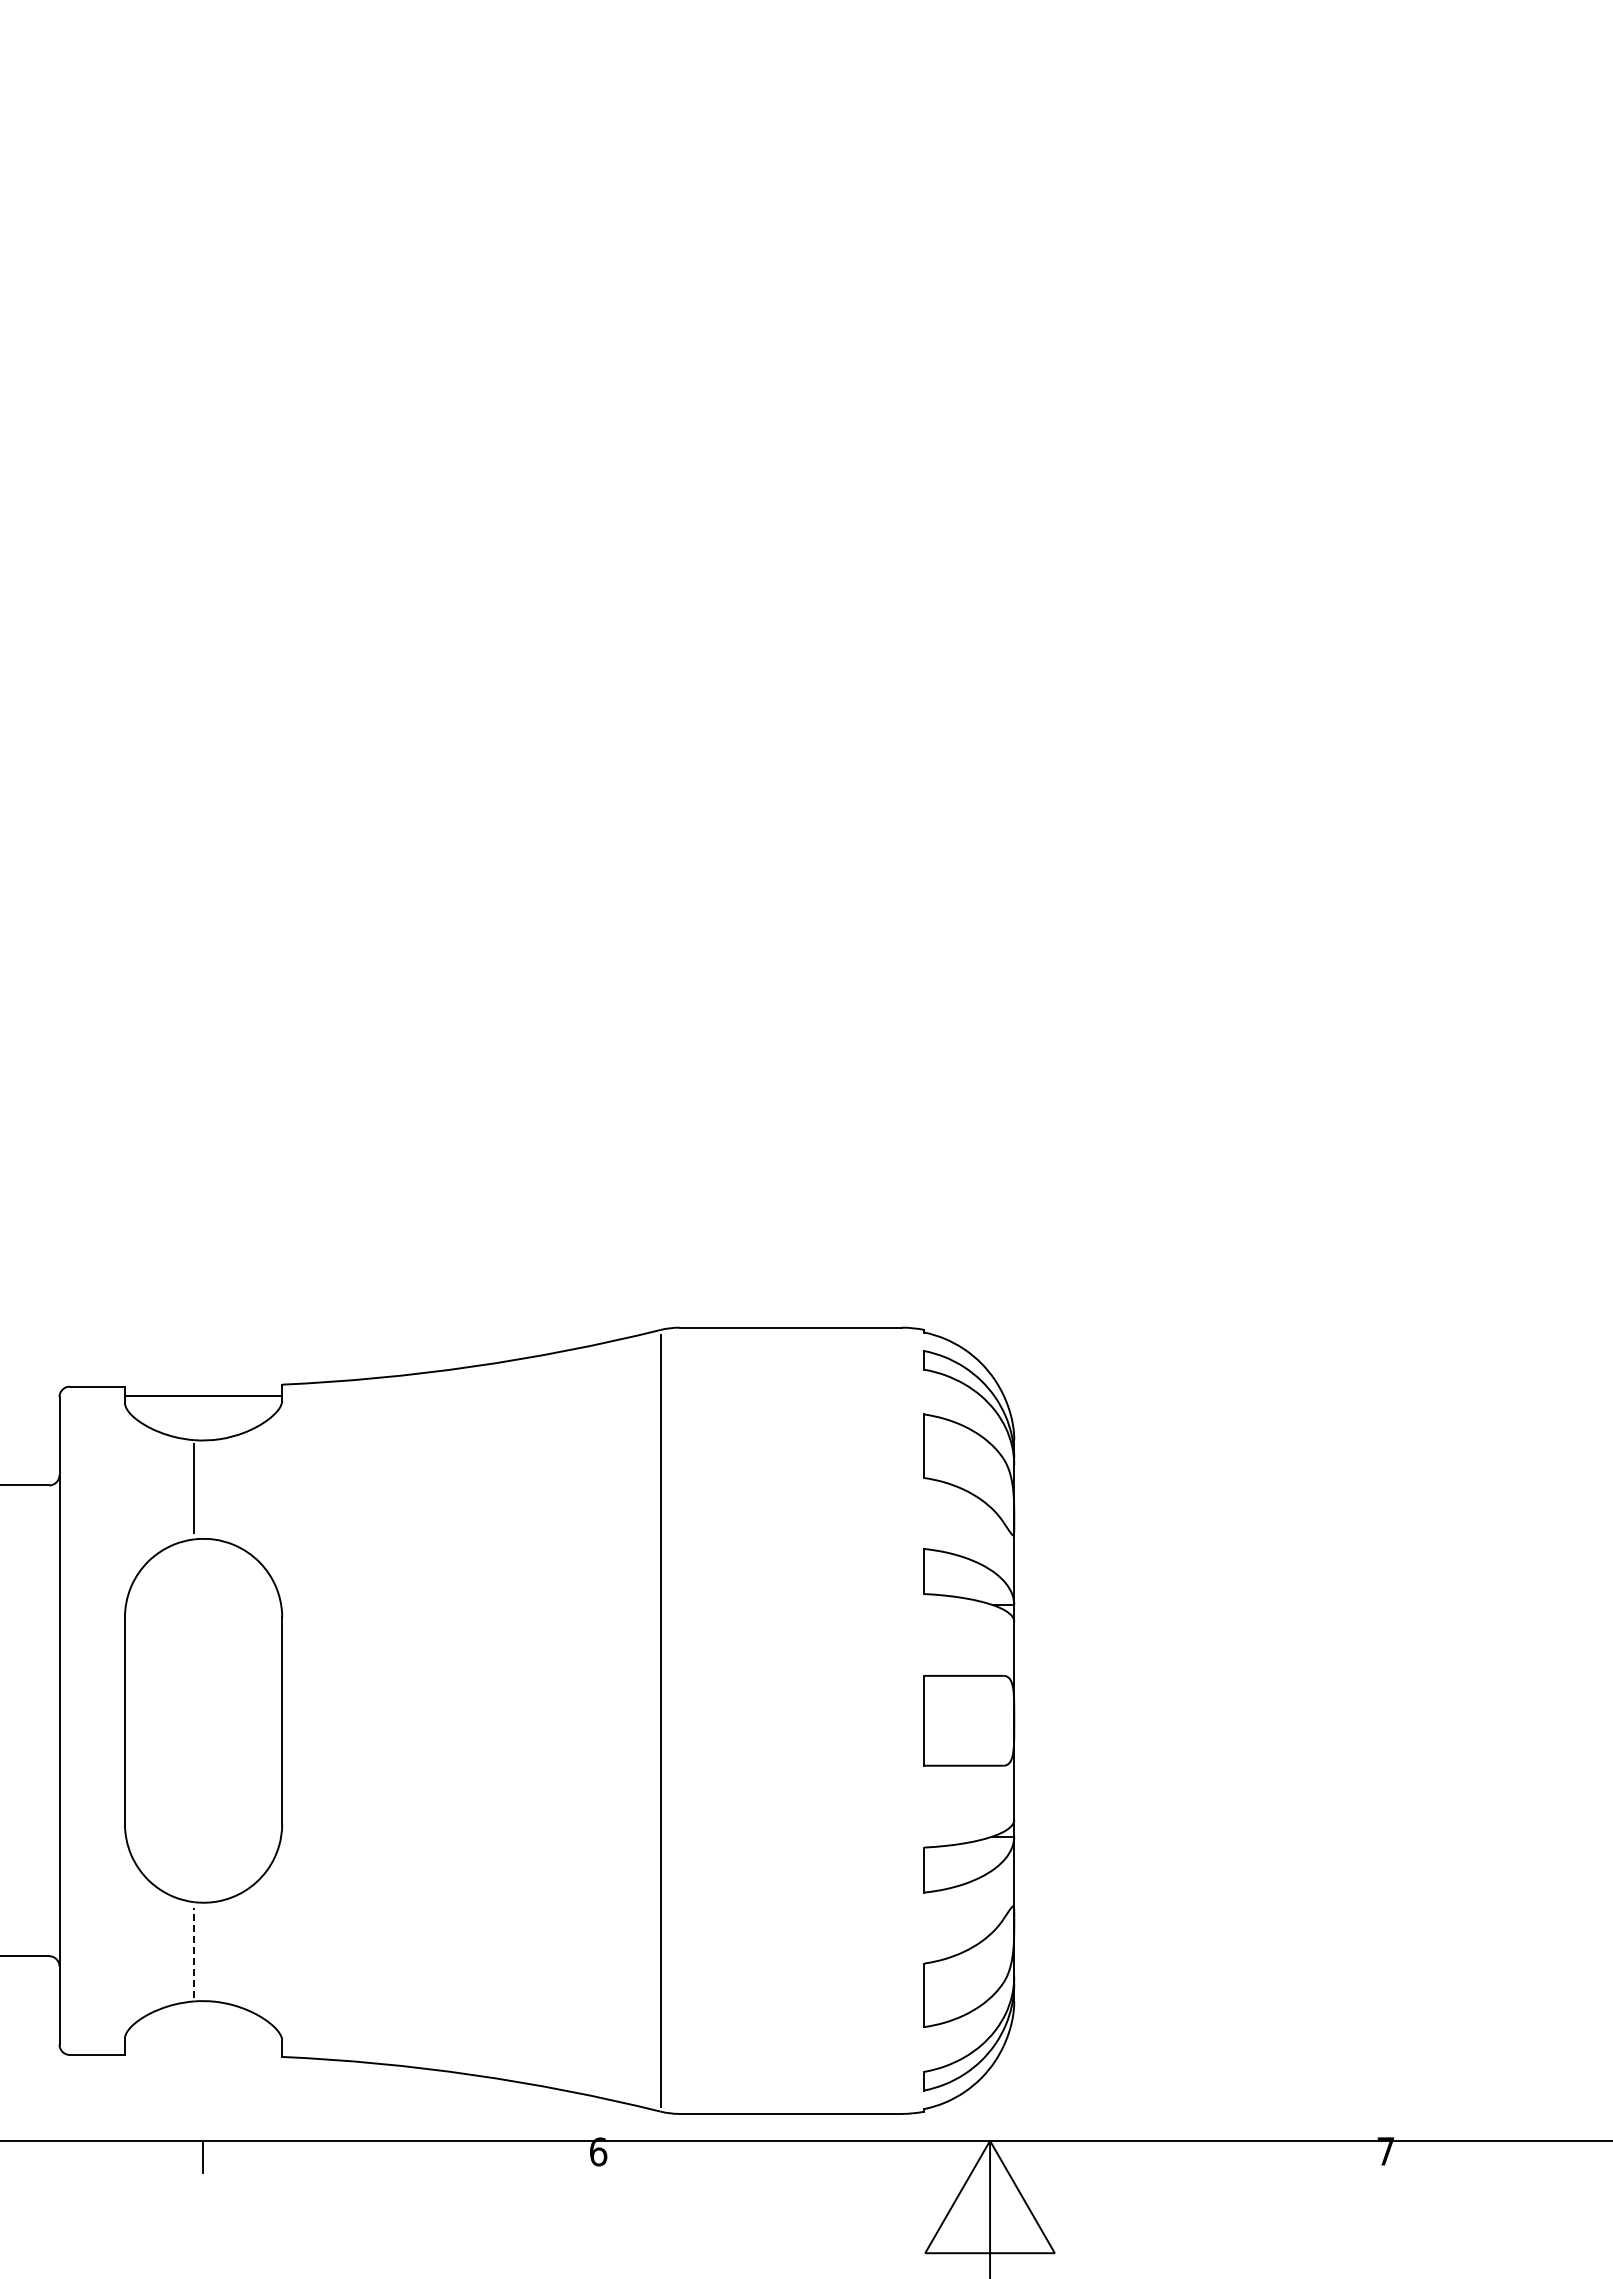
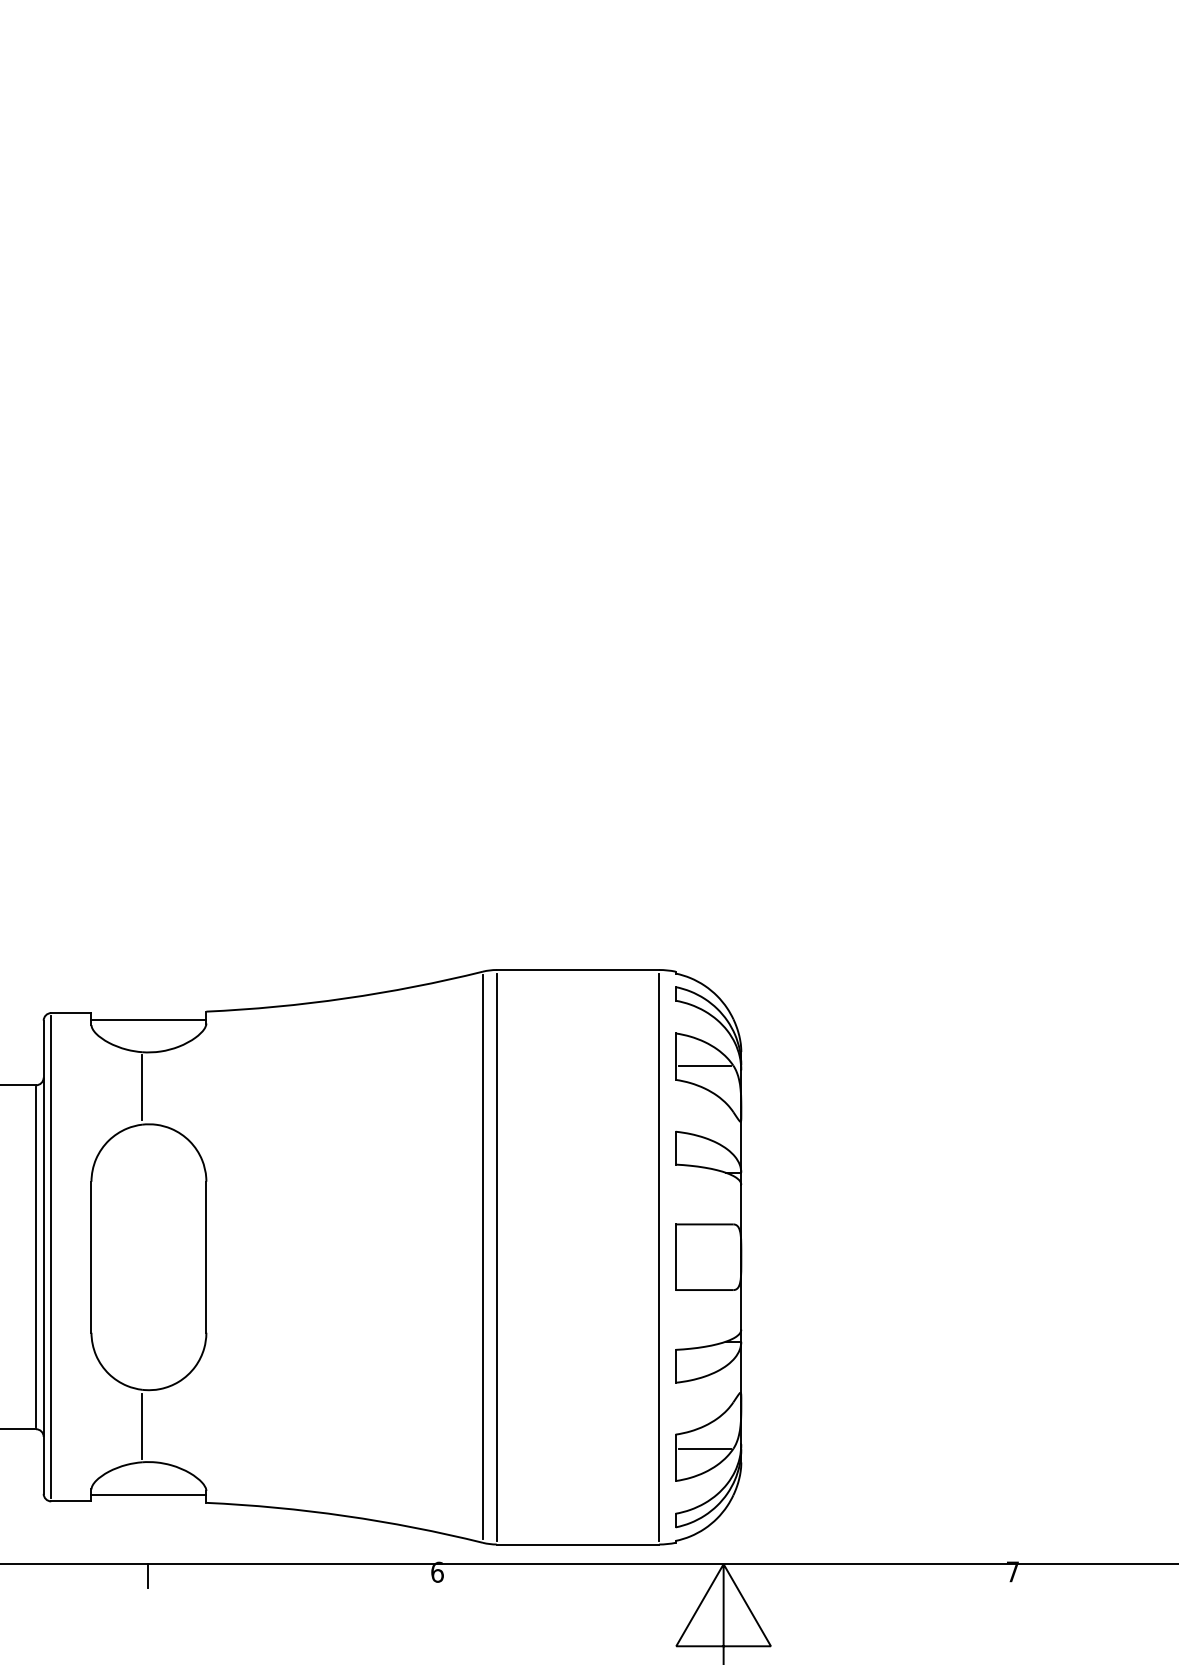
line: (963, 1458) -> (704, 1065), added
line: (49, 1720) -> (36, 1257), added
line: (69, 1720) -> (50, 1257), added
line: (679, 1720) -> (496, 1257), added
line: (901, 1720) -> (658, 1257), added
line: (194, 1952) -> (142, 1426), dashed -> solid
line: (963, 1982) -> (704, 1448), added
line: (203, 2045) -> (148, 1494), added

